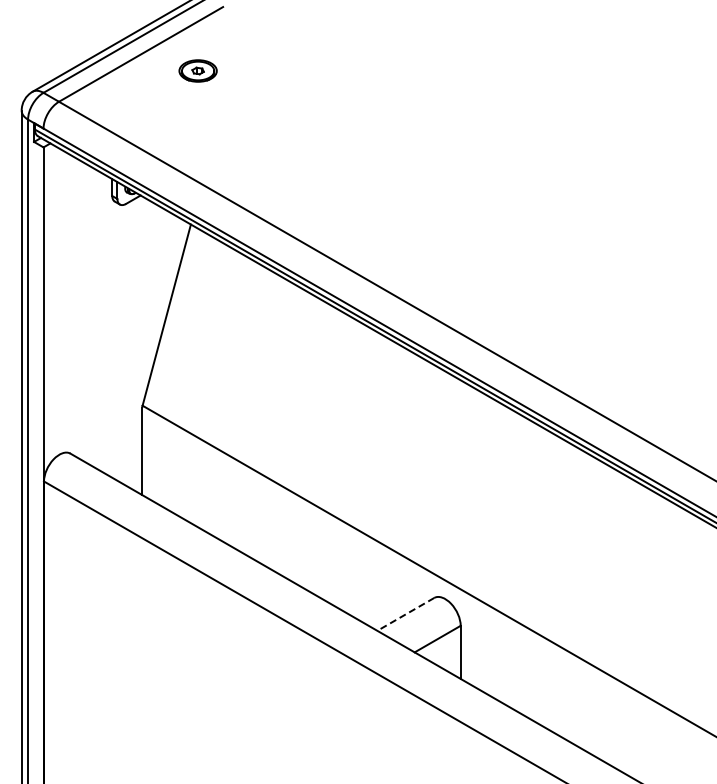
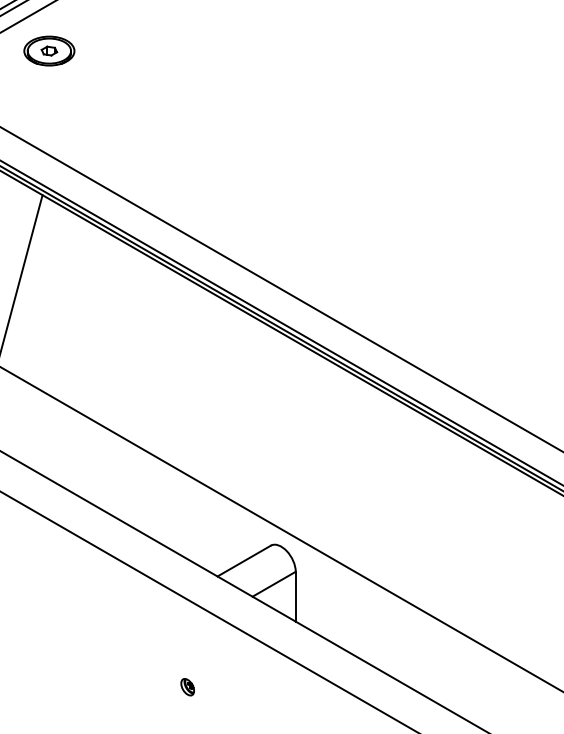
part: (197, 70) -> (48, 50), size x1.43
line: (405, 614) -> (243, 561), dashed -> solid
part: (345, 748) -> (187, 686), added

